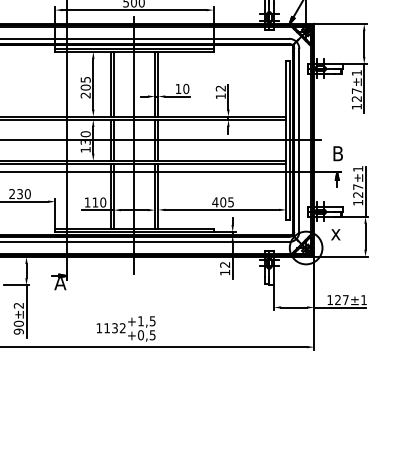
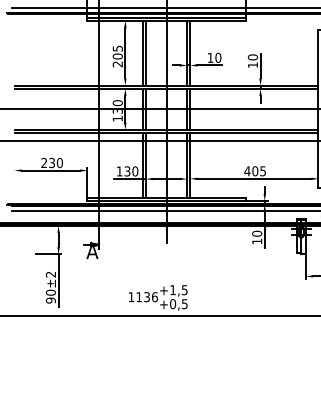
text: (220, 88) -> (252, 57), 12 -> 10
text: (95, 202) -> (127, 171), 110 -> 130
text: (225, 264) -> (257, 233), 12 -> 10
text: (122, 328) -> (154, 297), 1132 -> 1136

